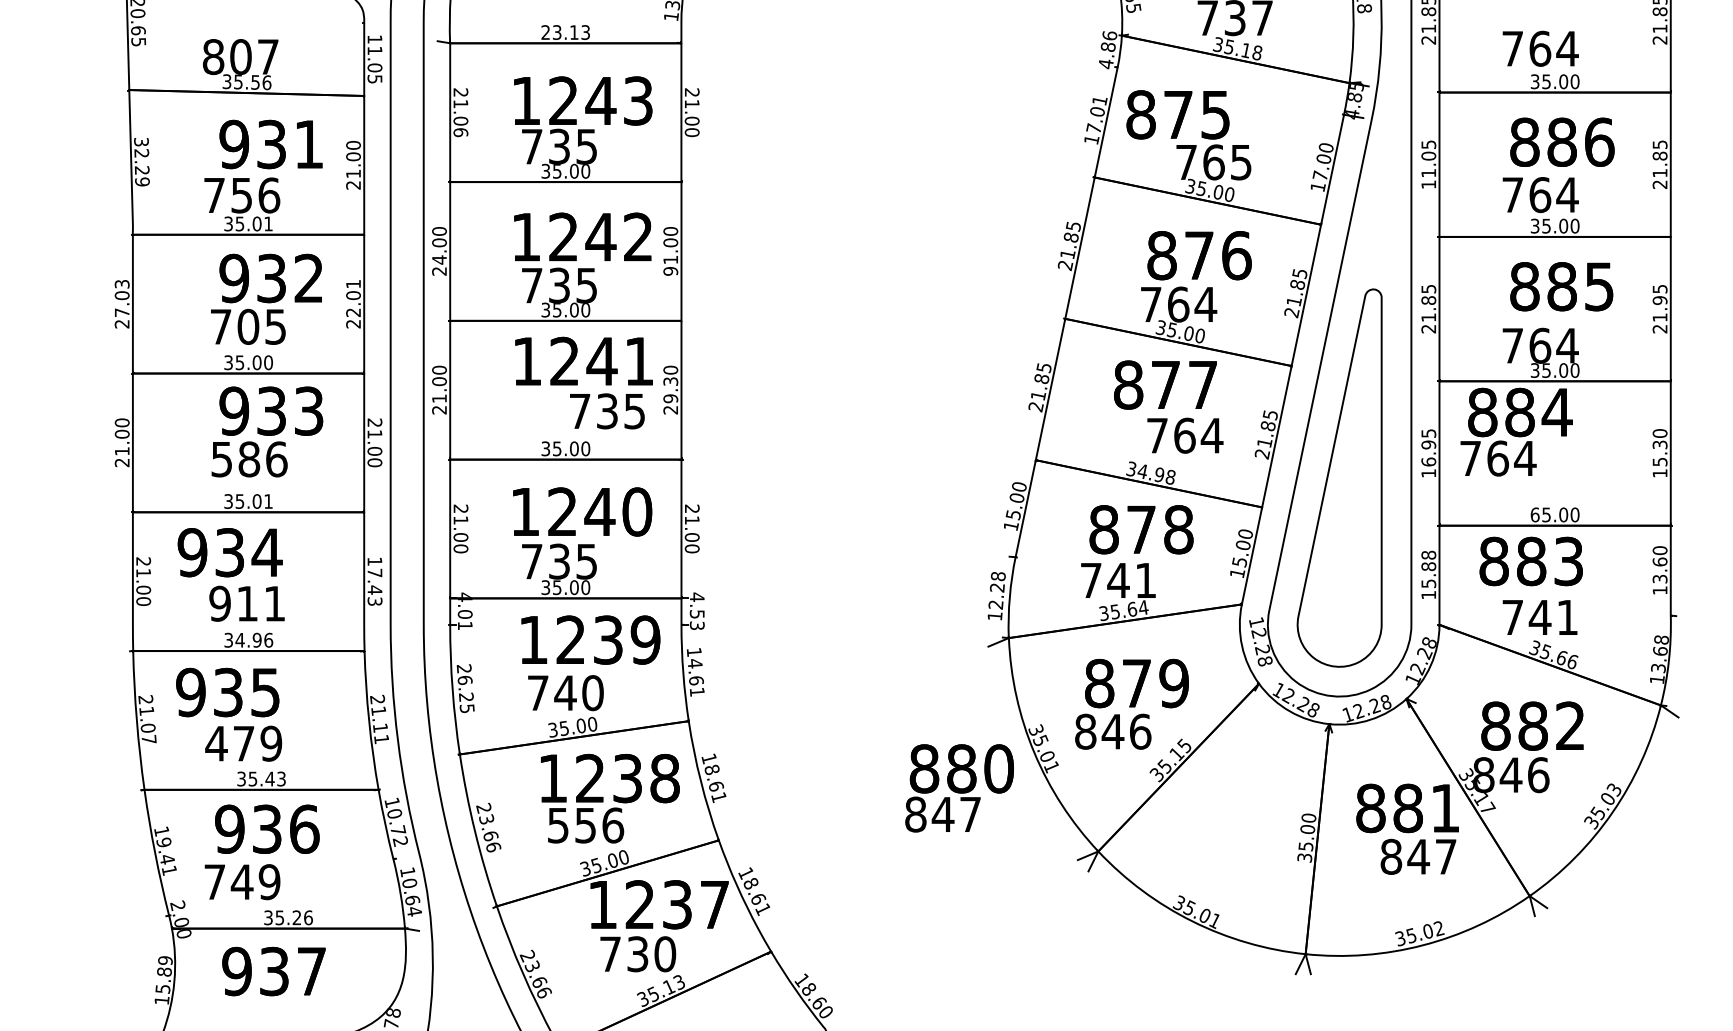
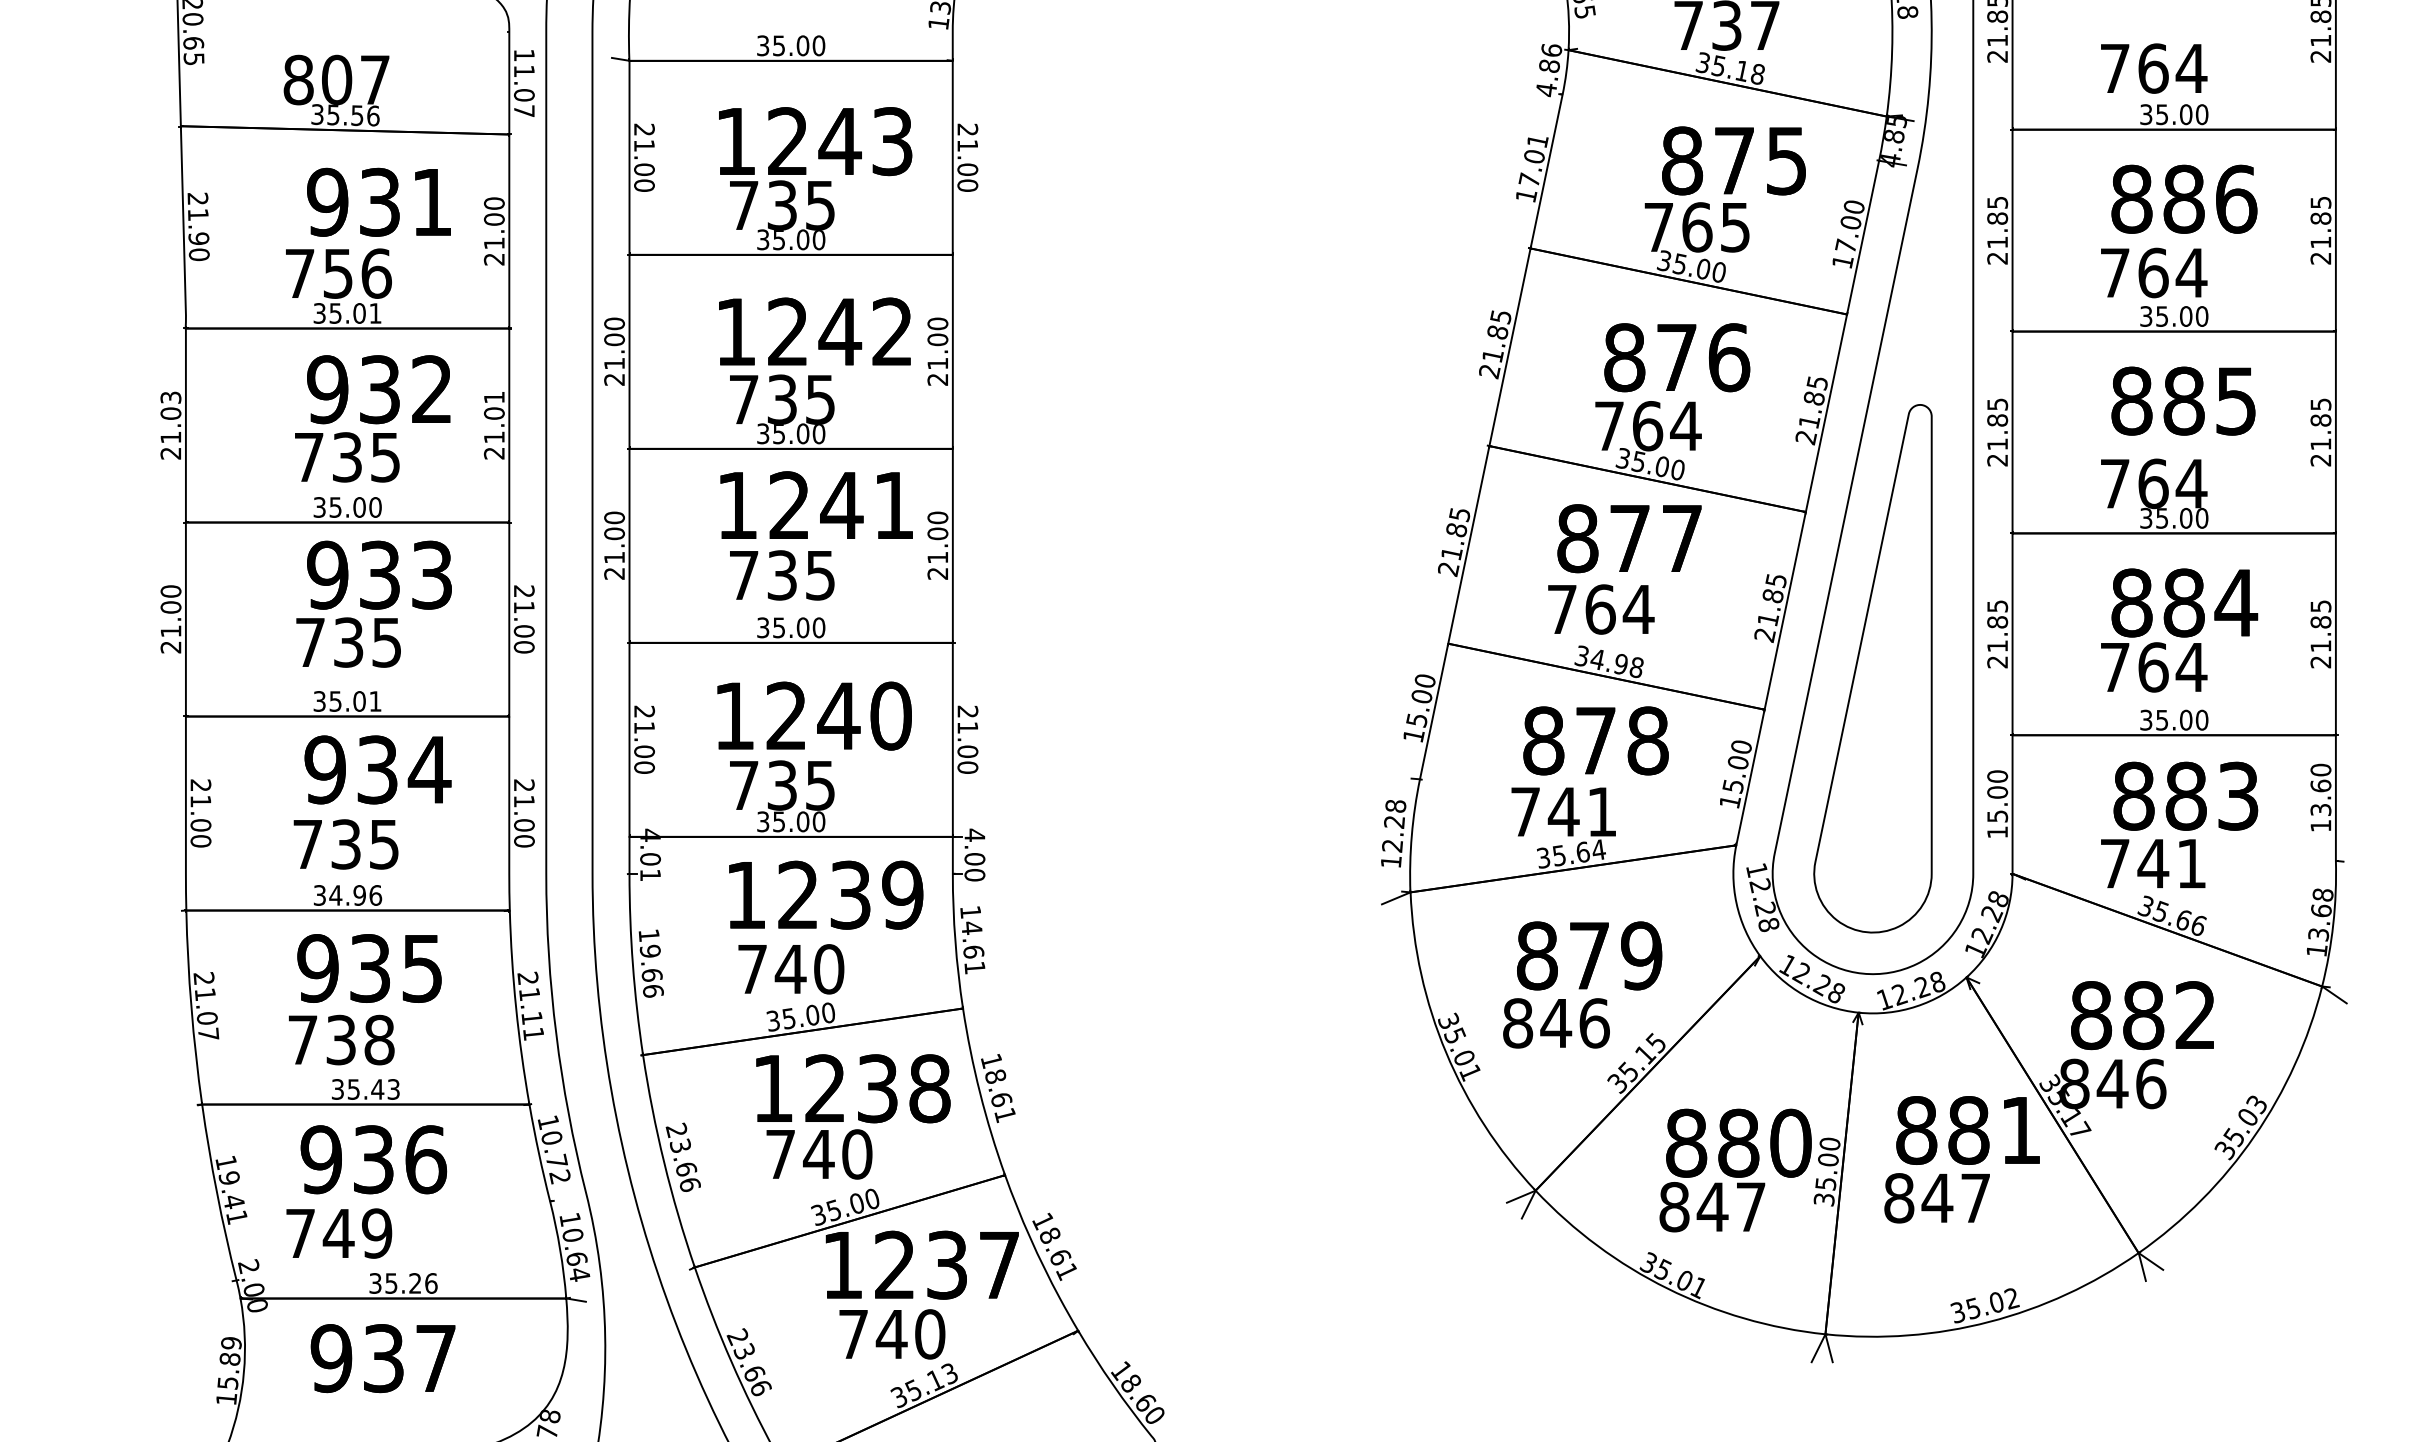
text: (566, 32) -> (791, 45), 23.13 -> 35.00
text: (374, 78) -> (523, 110), 11.05 -> 11.07
text: (1177, 114) -> (1733, 160), moved
text: (460, 132) -> (644, 185), 21.06 -> 21.00
text: (141, 161) -> (198, 226), 32.29 -> 21.90
text: (1428, 170) -> (1997, 238), 11.05 -> 21.85
text: (439, 259) -> (614, 363), 24.00 -> 21.00
text: (670, 271) -> (937, 379), 91.00 -> 21.00
text: (1659, 300) -> (2320, 420), 21.95 -> 21.85
text: (121, 312) -> (170, 437), 27.03 -> 21.03
text: (352, 312) -> (493, 437), 22.01 -> 21.01
text: (248, 327) -> (347, 457), 705 -> 735
text: (670, 389) -> (937, 545), 29.30 -> 21.00
text: (607, 411) -> (782, 575), moved
text: (1516, 432) -> (2179, 630), moved
text: (1185, 435) -> (1601, 609), moved
text: (1659, 453) -> (2320, 634), 15.30 -> 21.85
text: (249, 459) -> (349, 642), 586 -> 735
text: (1428, 459) -> (1997, 642), 16.95 -> 21.85
text: (1535, 514) -> (2146, 719), 65.00 -> 35.00
text: (229, 552) -> (377, 769), moved
text: (1428, 560) -> (1997, 784), 15.88 -> 15.00
text: (1531, 560) -> (2185, 795), moved
text: (375, 581) -> (524, 813), 17.43 -> 21.00
text: (247, 603) -> (345, 844), 911 -> 735
text: (696, 620) -> (974, 867), 4.53 -> 4.00
text: (465, 688) -> (650, 962), 26.25 -> 19.66
text: (227, 692) -> (369, 968), moved
text: (243, 743) -> (340, 1039), 479 -> 738
text: (959, 788) -> (1735, 1170), moved
text: (586, 825) -> (819, 1154), 556 -> 740
text: (1417, 857) -> (1936, 1198), moved
text: (637, 954) -> (891, 1334), 730 -> 740

